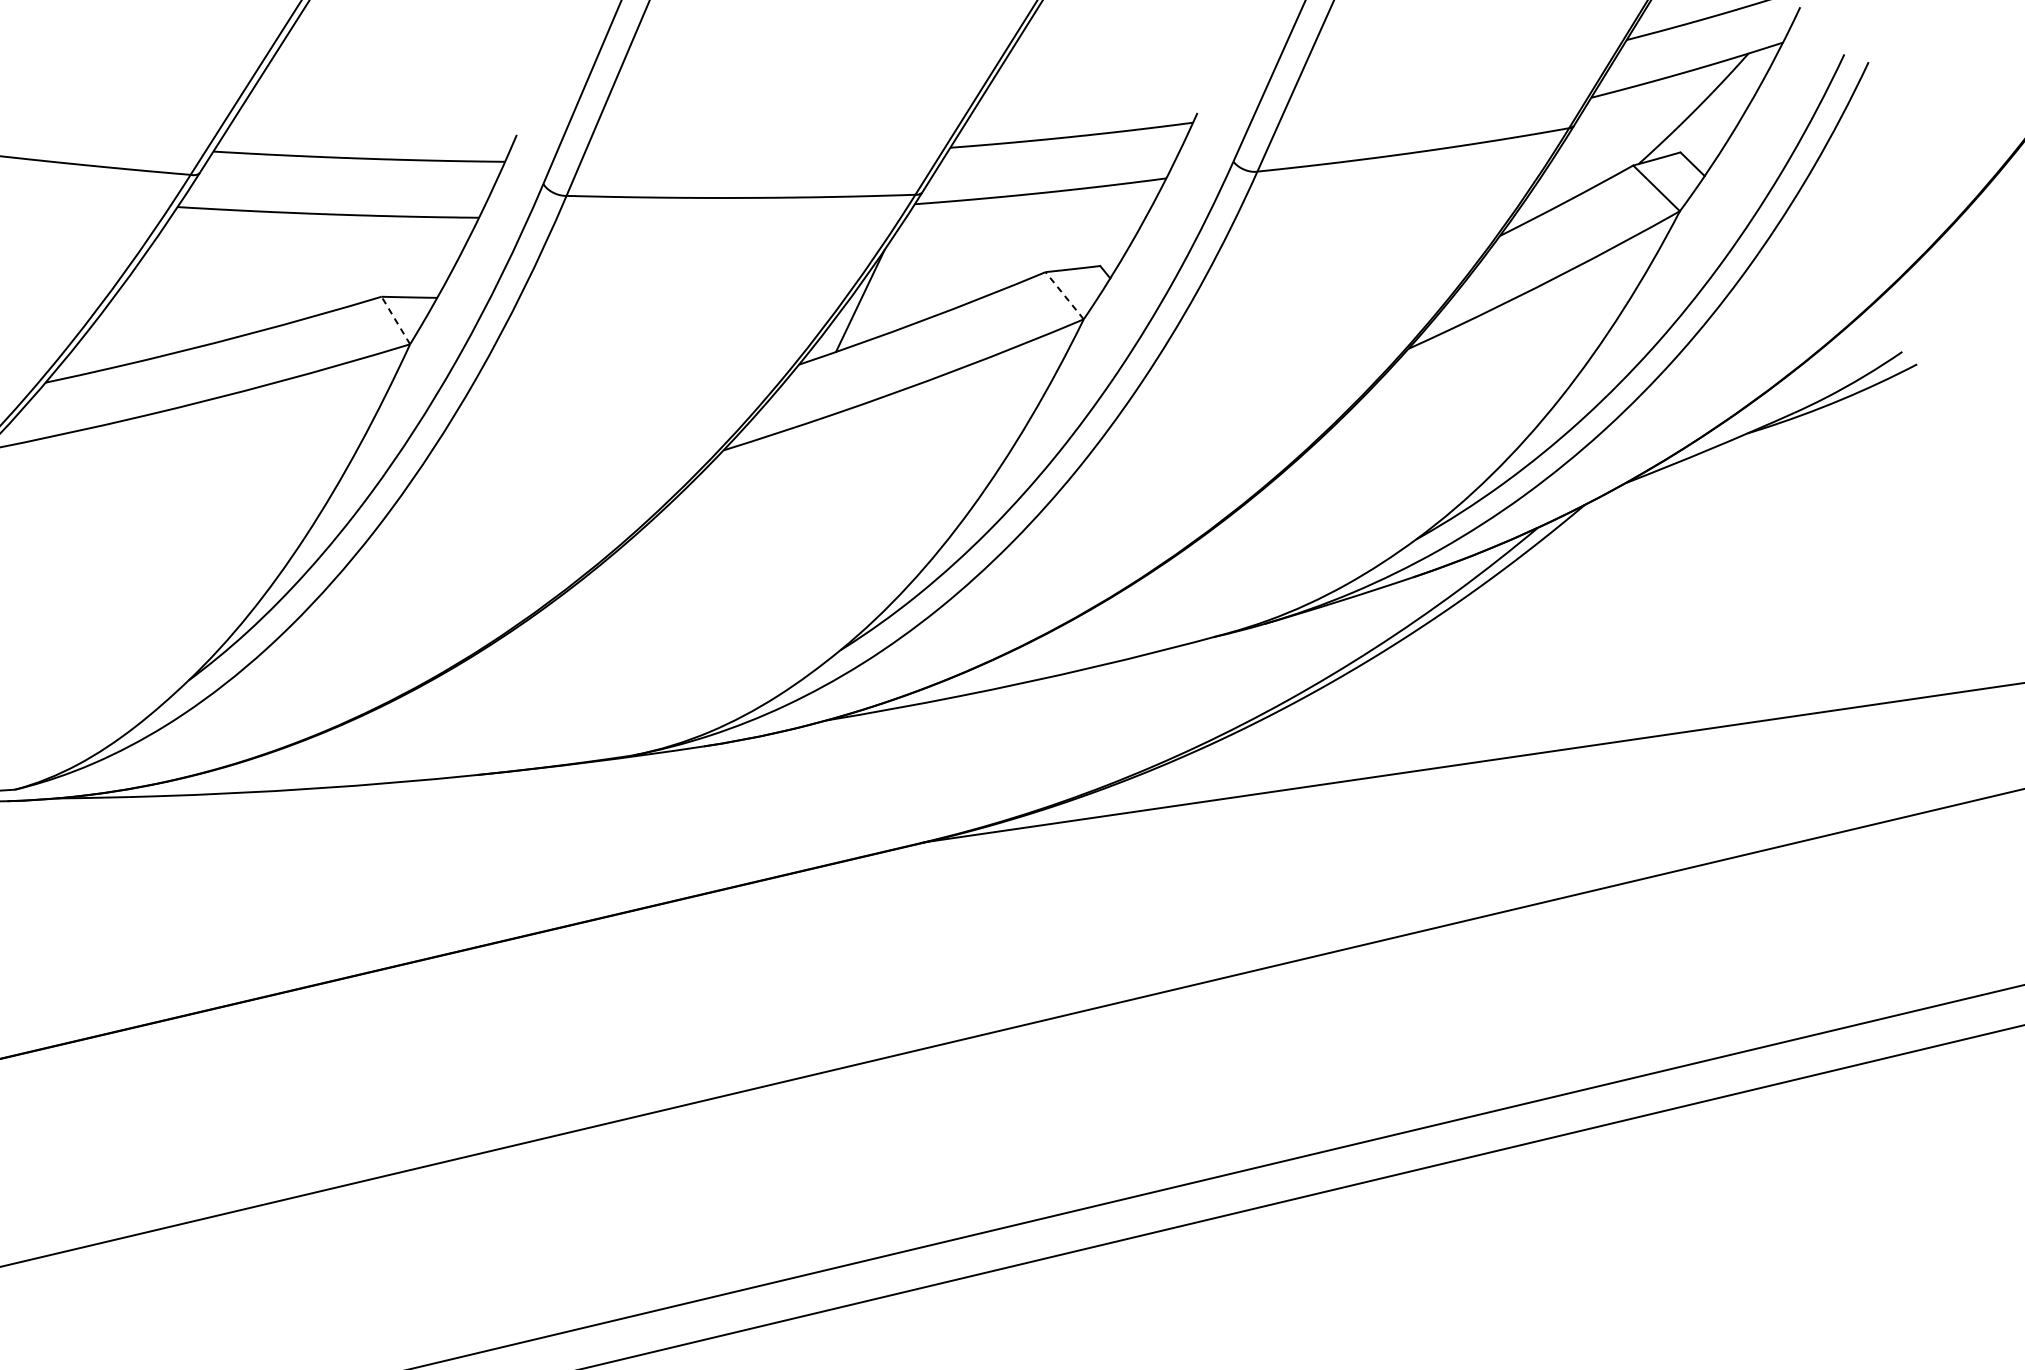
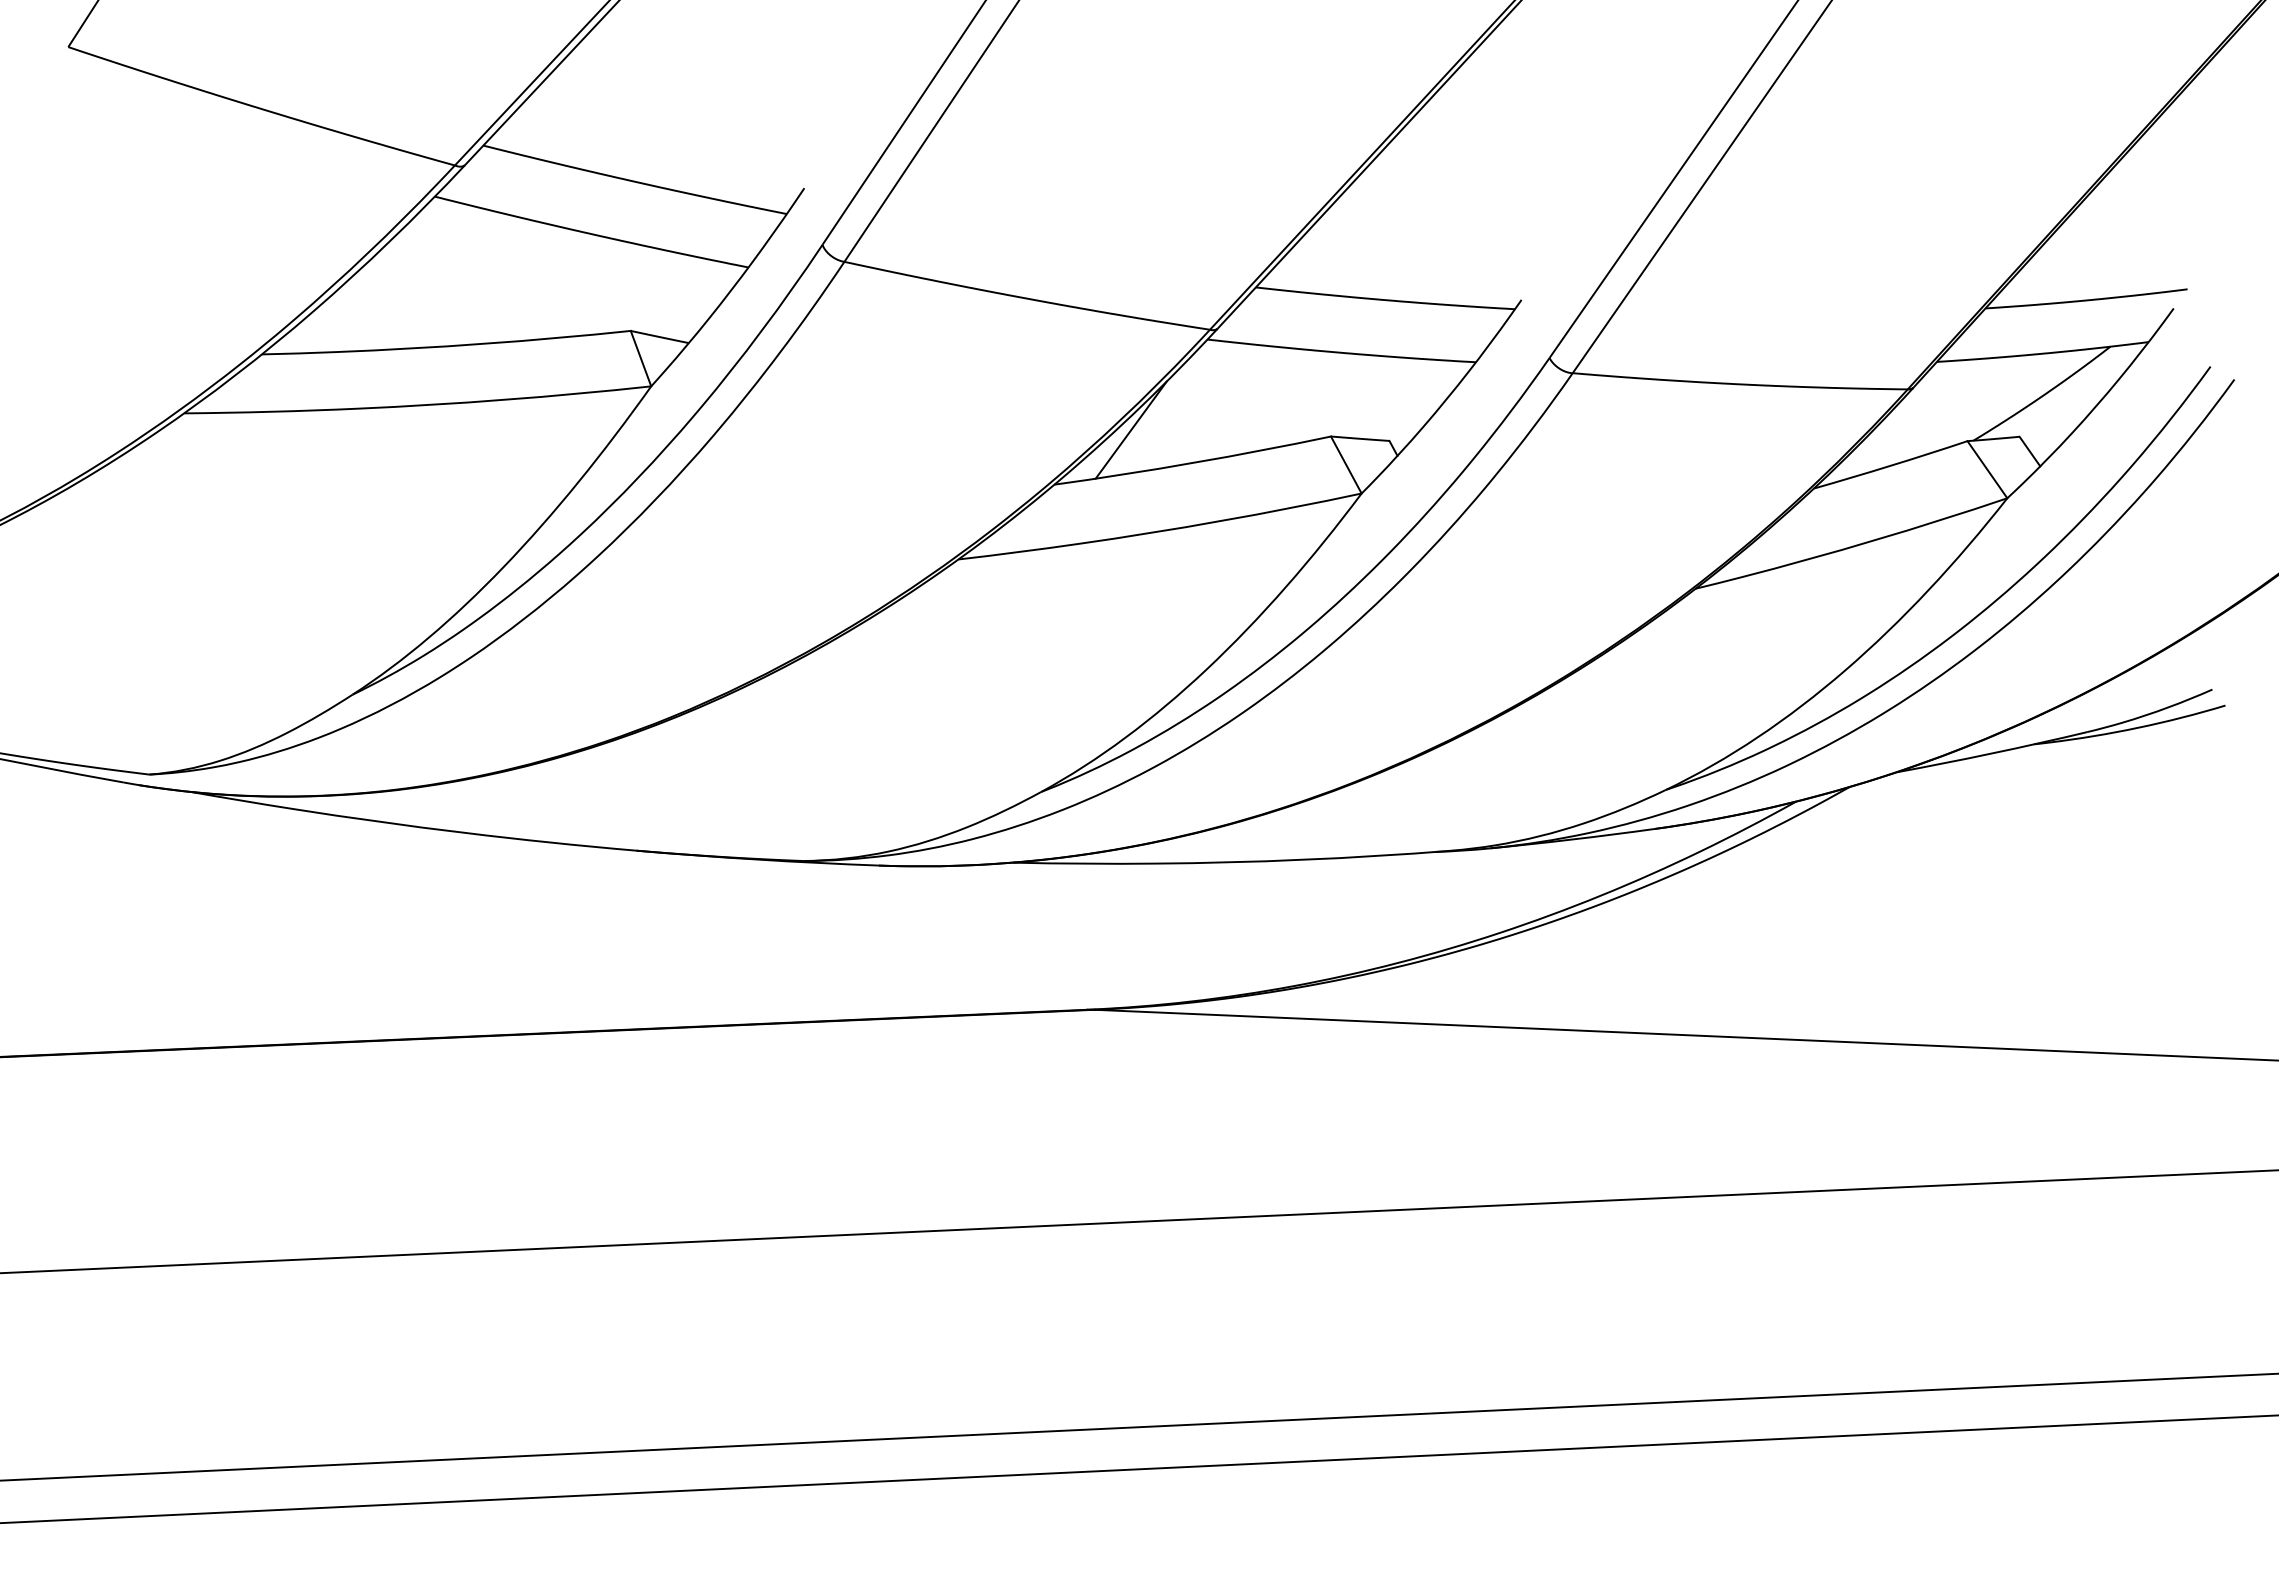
line: (1064, 295) -> (1346, 464), dashed -> solid
line: (396, 320) -> (641, 358), dashed -> solid

